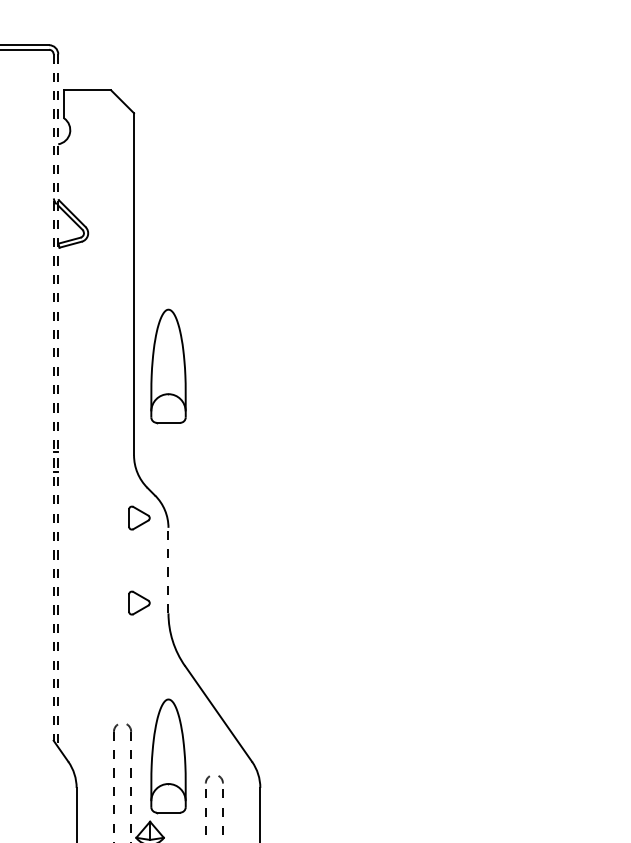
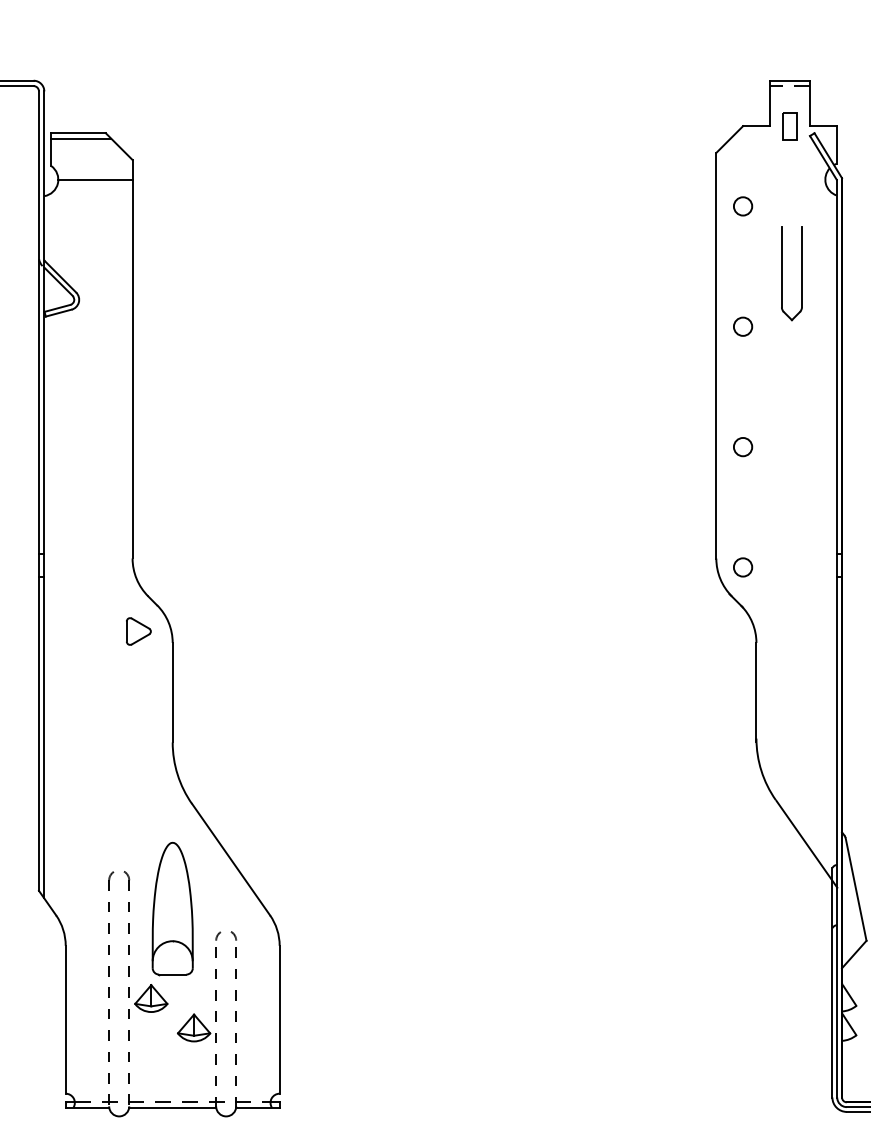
line: (90, 94) -> (81, 138), added
line: (102, 129) -> (95, 179), added
part: (168, 366) -> (172, 454), removed
line: (53, 397) -> (38, 491), dashed -> solid
line: (58, 401) -> (44, 495), dashed -> solid
line: (168, 570) -> (172, 692), dashed -> solid
part: (139, 603) -> (138, 730), removed

